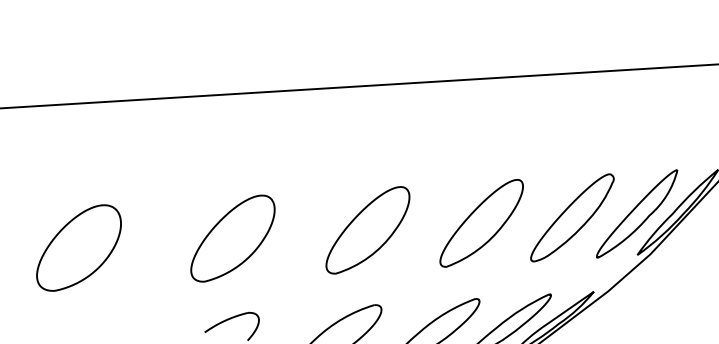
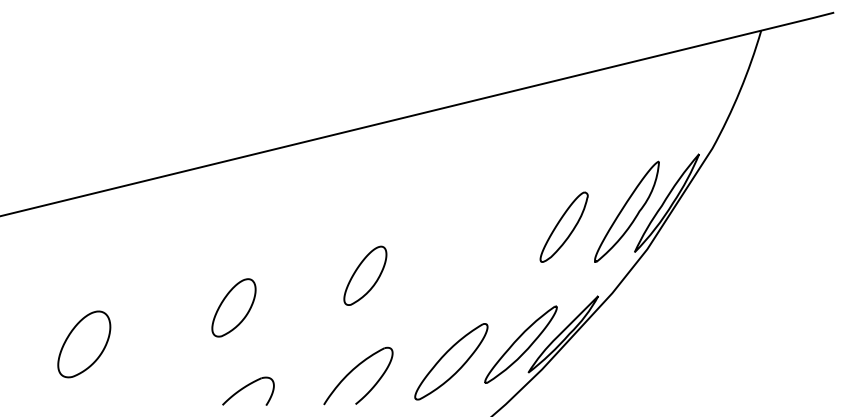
part: (571, 217) -> (563, 226), size x0.7
part: (481, 223) -> (475, 248), removed
part: (368, 230) -> (365, 275), size x0.6
part: (232, 238) -> (233, 307), size x0.6
part: (79, 248) -> (84, 344), size x0.7

